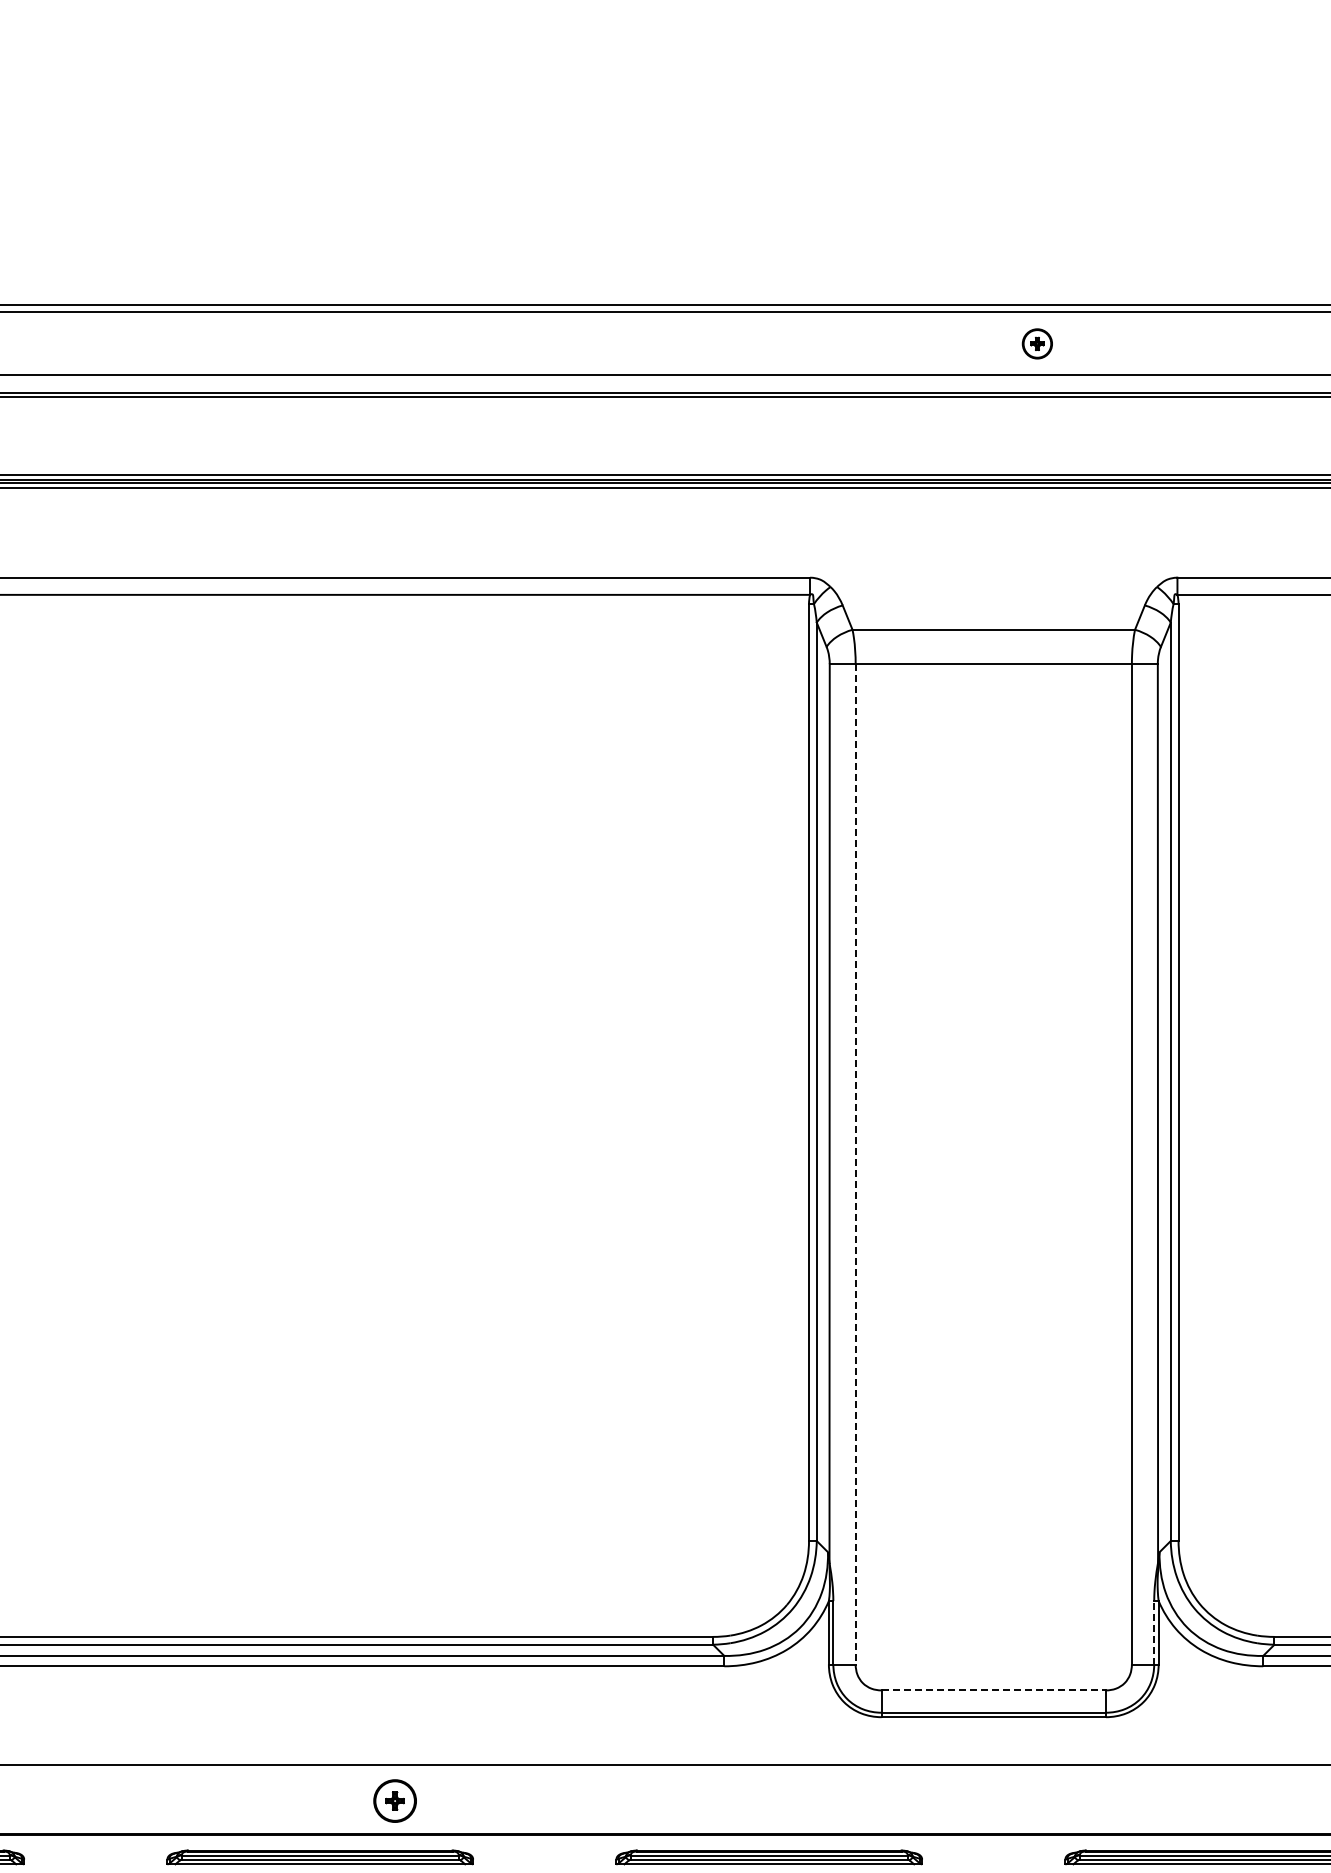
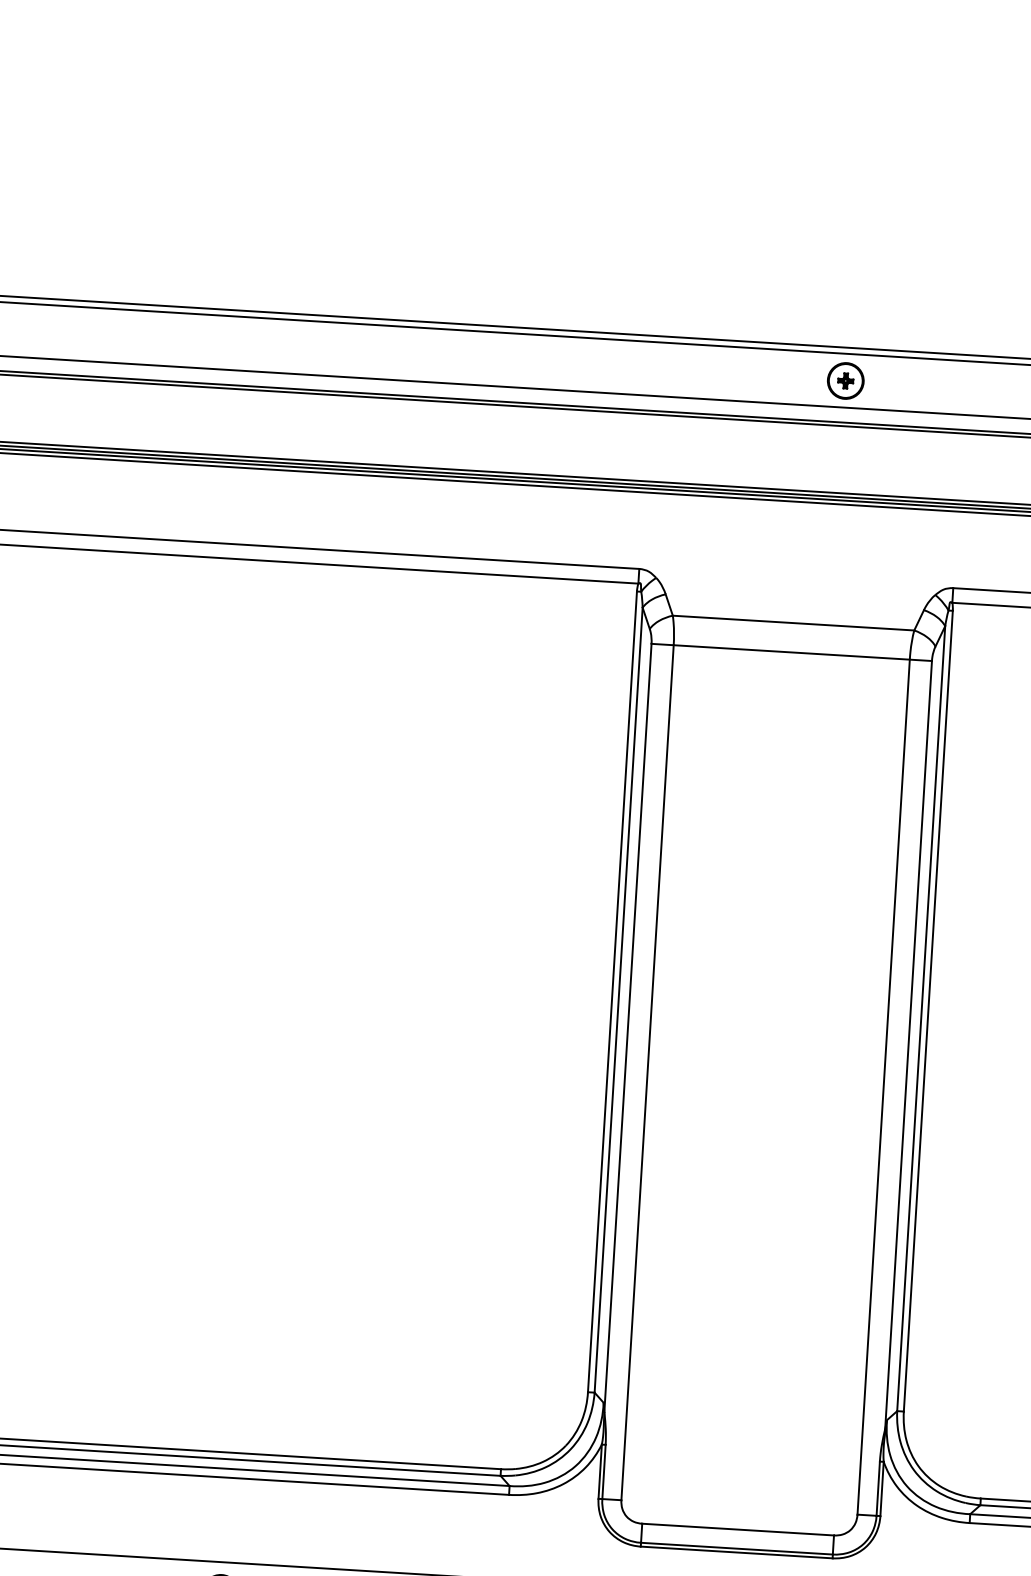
part: (1037, 343) -> (845, 380), size x1.43
line: (855, 1164) -> (647, 1072), dashed -> solid
line: (1154, 1632) -> (878, 1488), dashed -> solid
line: (994, 1690) -> (738, 1529), dashed -> solid

